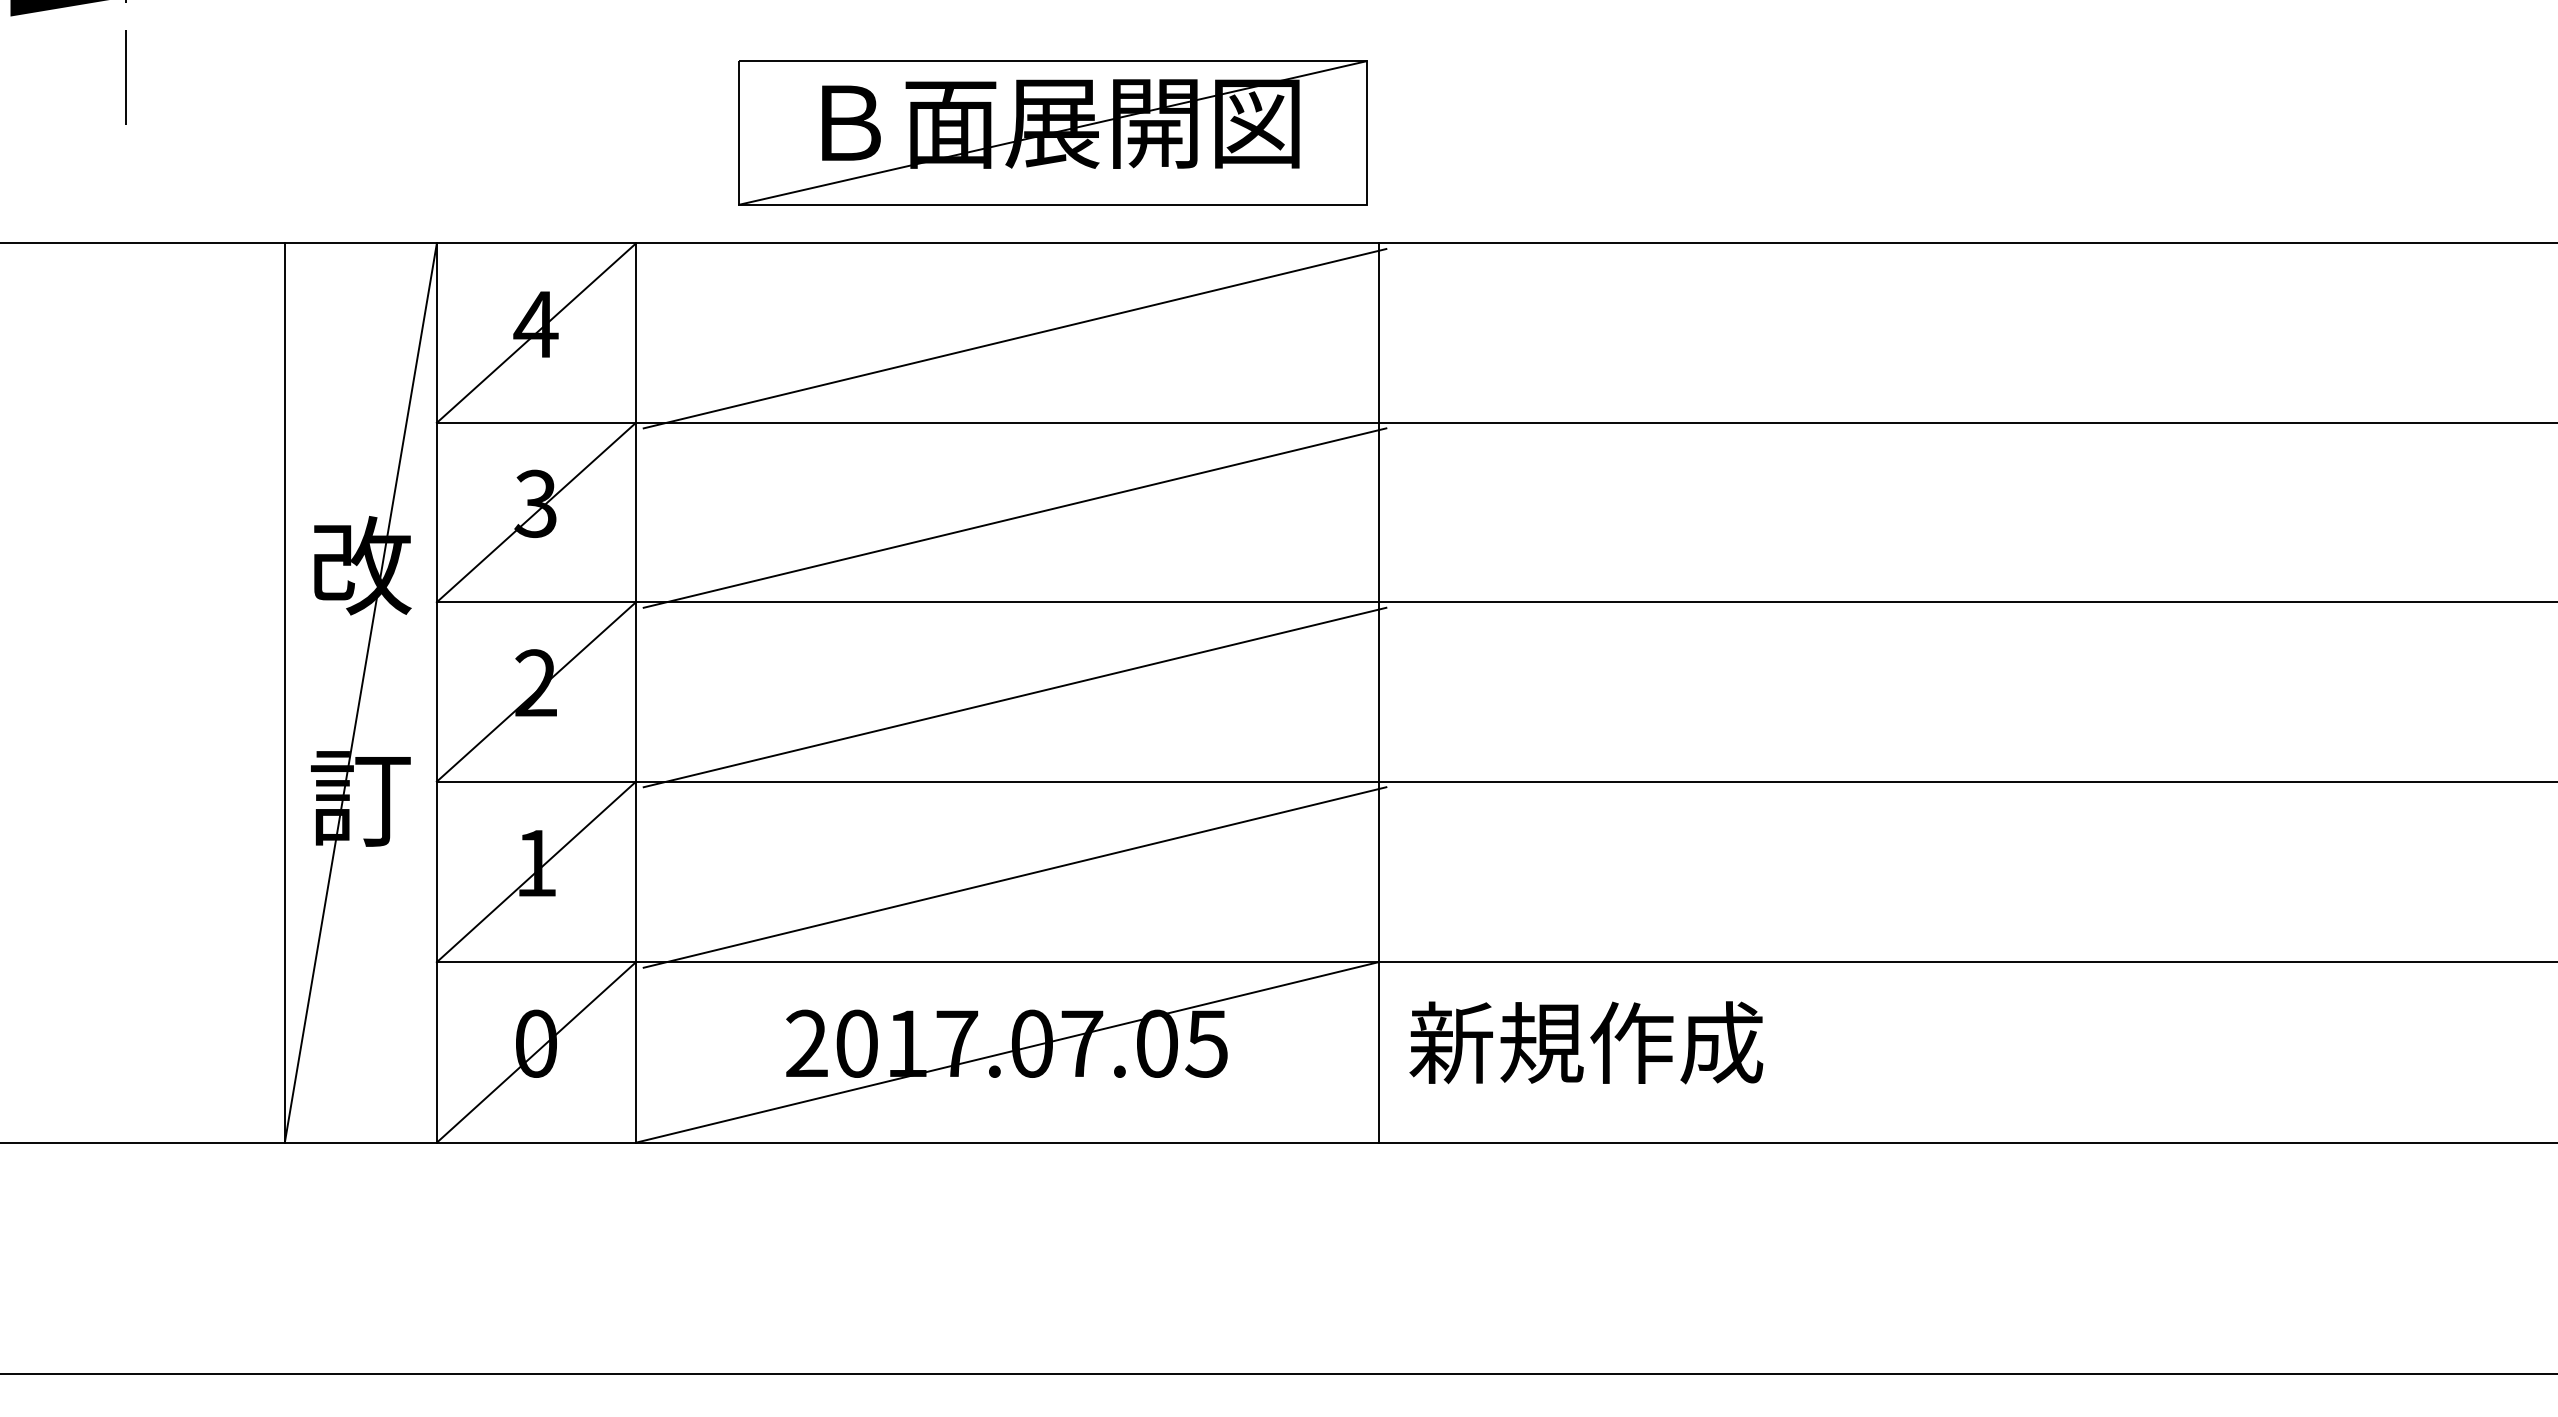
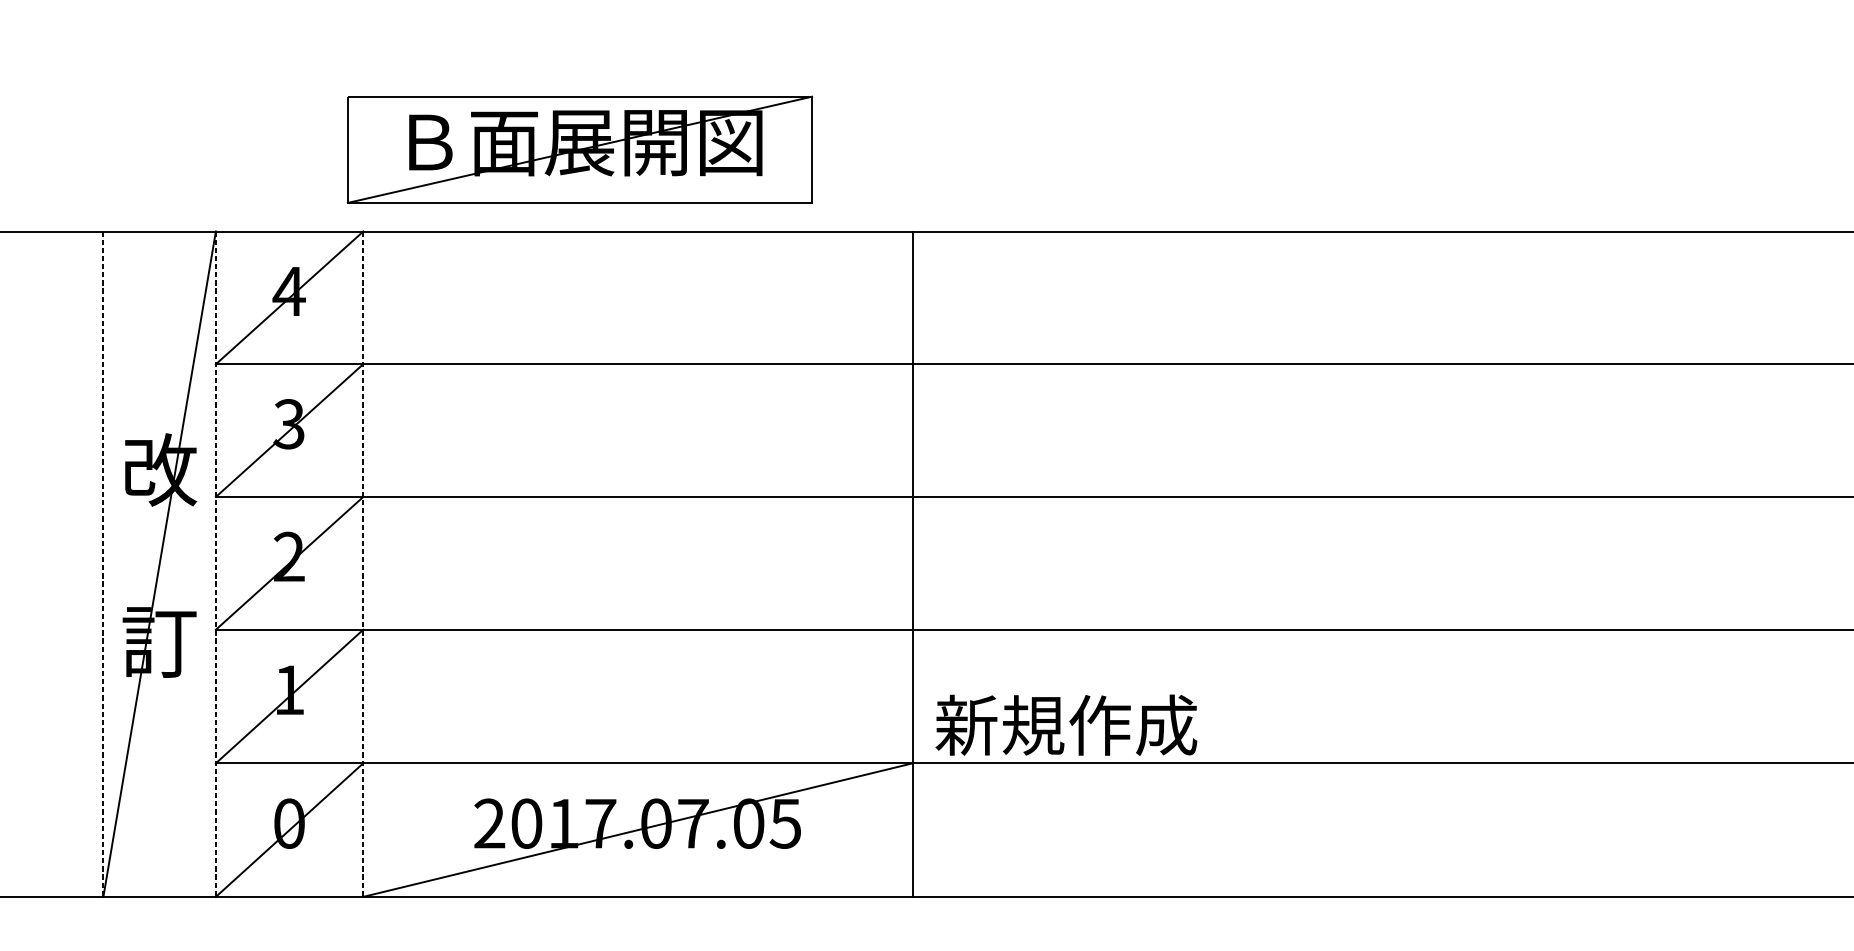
part: (1052, 132) -> (579, 149), moved
line: (1014, 338) -> (643, 301), removed
line: (1014, 517) -> (643, 434), removed
line: (284, 693) -> (103, 564), solid -> dashed
line: (436, 693) -> (215, 564), solid -> dashed
line: (636, 693) -> (363, 564), solid -> dashed
line: (1014, 697) -> (643, 567), removed
line: (1014, 877) -> (643, 700), removed
text: (1586, 1042) -> (1066, 725), moved

